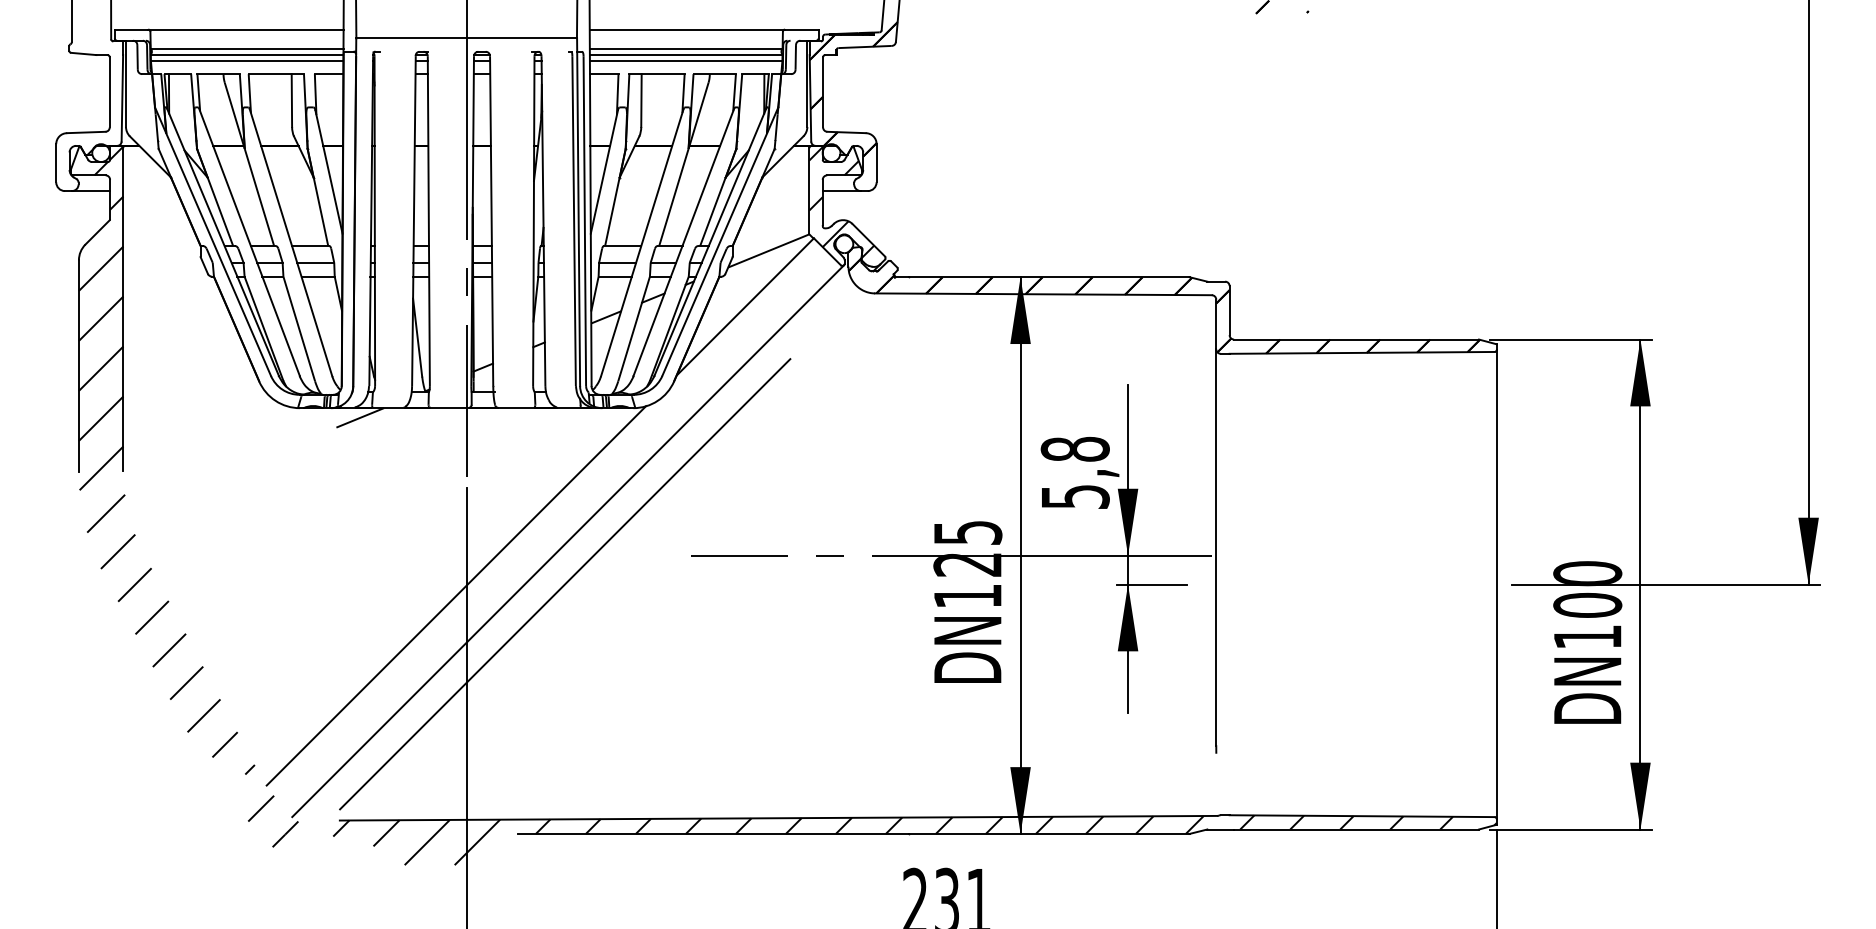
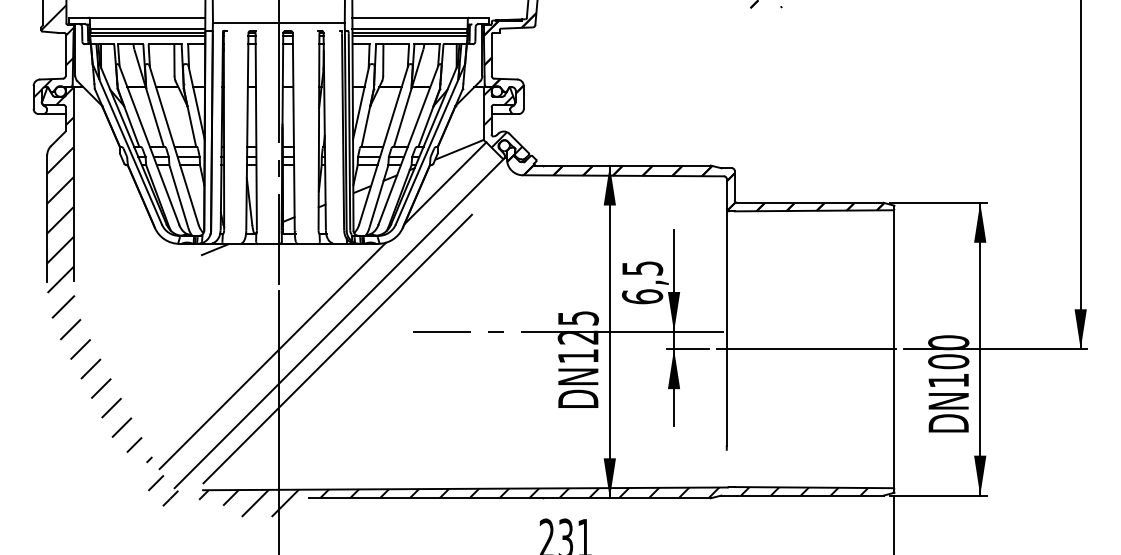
hatch: (89, 86) -> (53, 51), added
text: (1075, 472) -> (642, 282), 5,8 -> 6,5
line: (1349, 584) -> (806, 349), added

